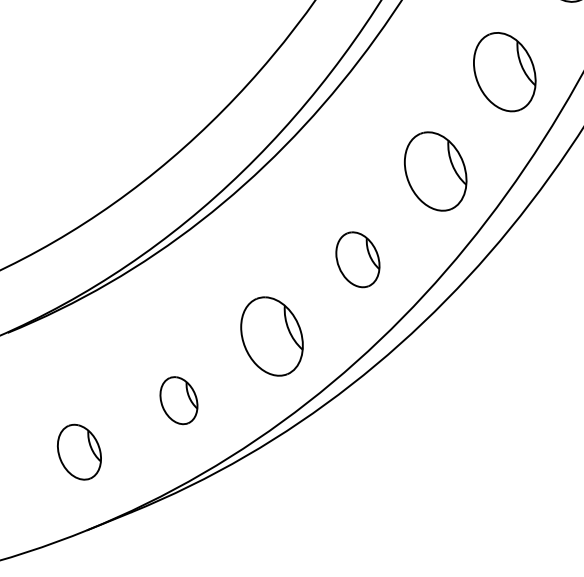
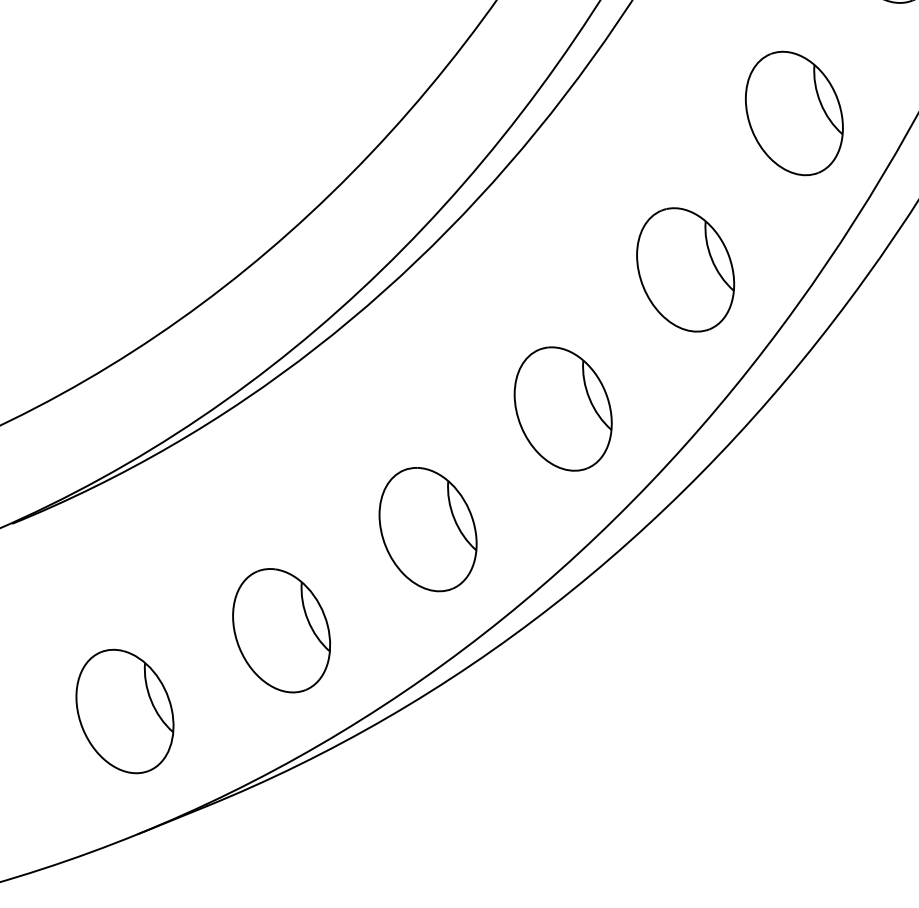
part: (357, 259) -> (562, 408), size x1.43
part: (178, 400) -> (280, 630), size x1.67
part: (79, 452) -> (125, 712), size x1.43

